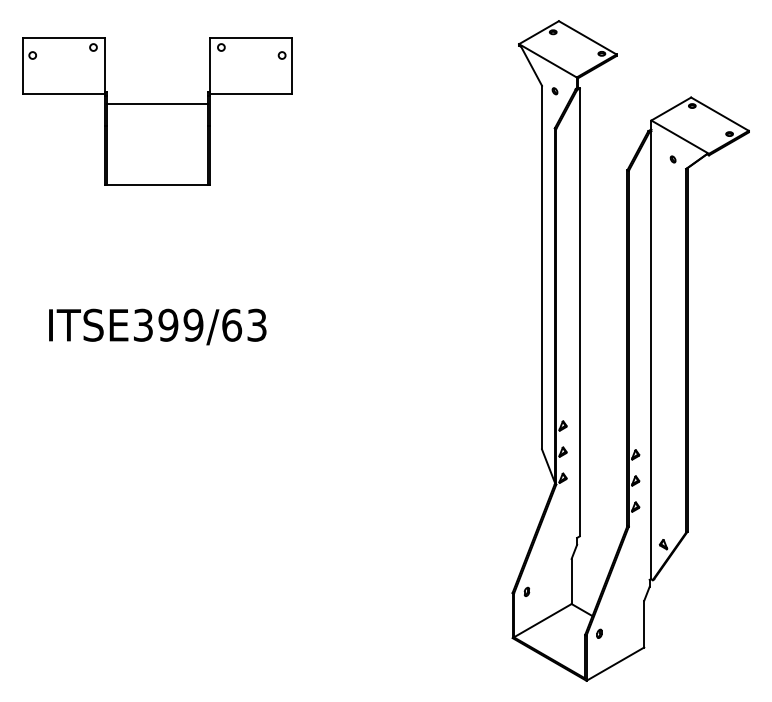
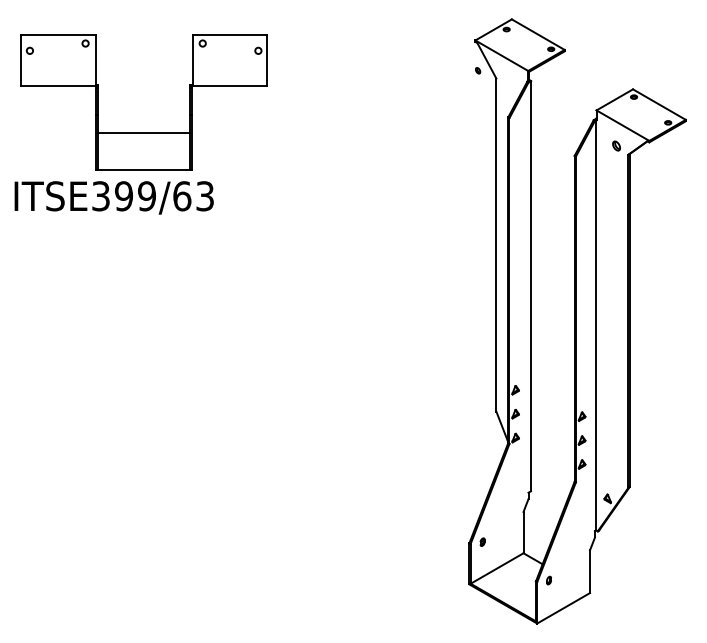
part: (554, 91) -> (477, 71), moved
line: (157, 103) -> (144, 132), moved
part: (672, 159) -> (615, 146), size x1.6
text: (157, 326) -> (113, 197), moved

